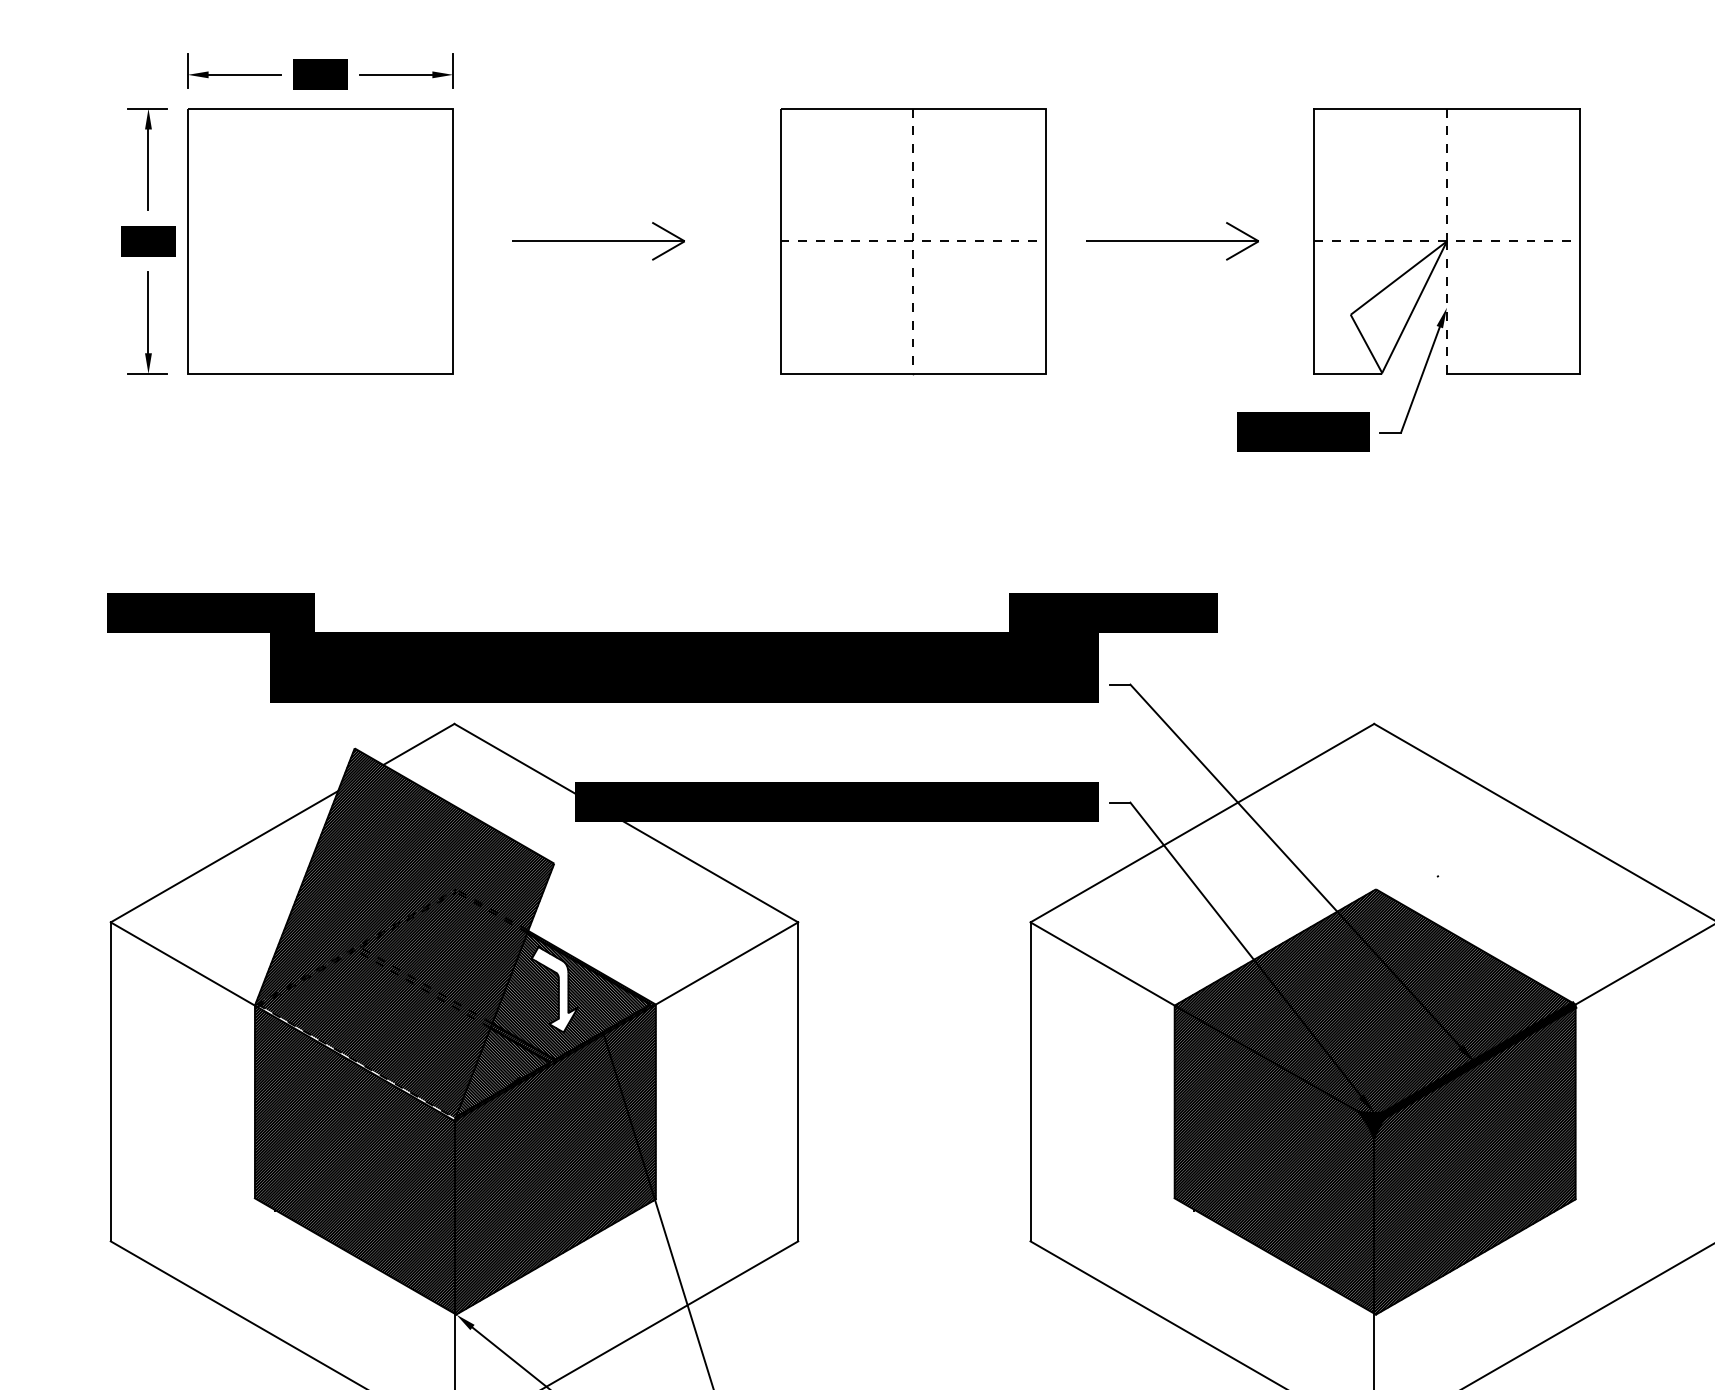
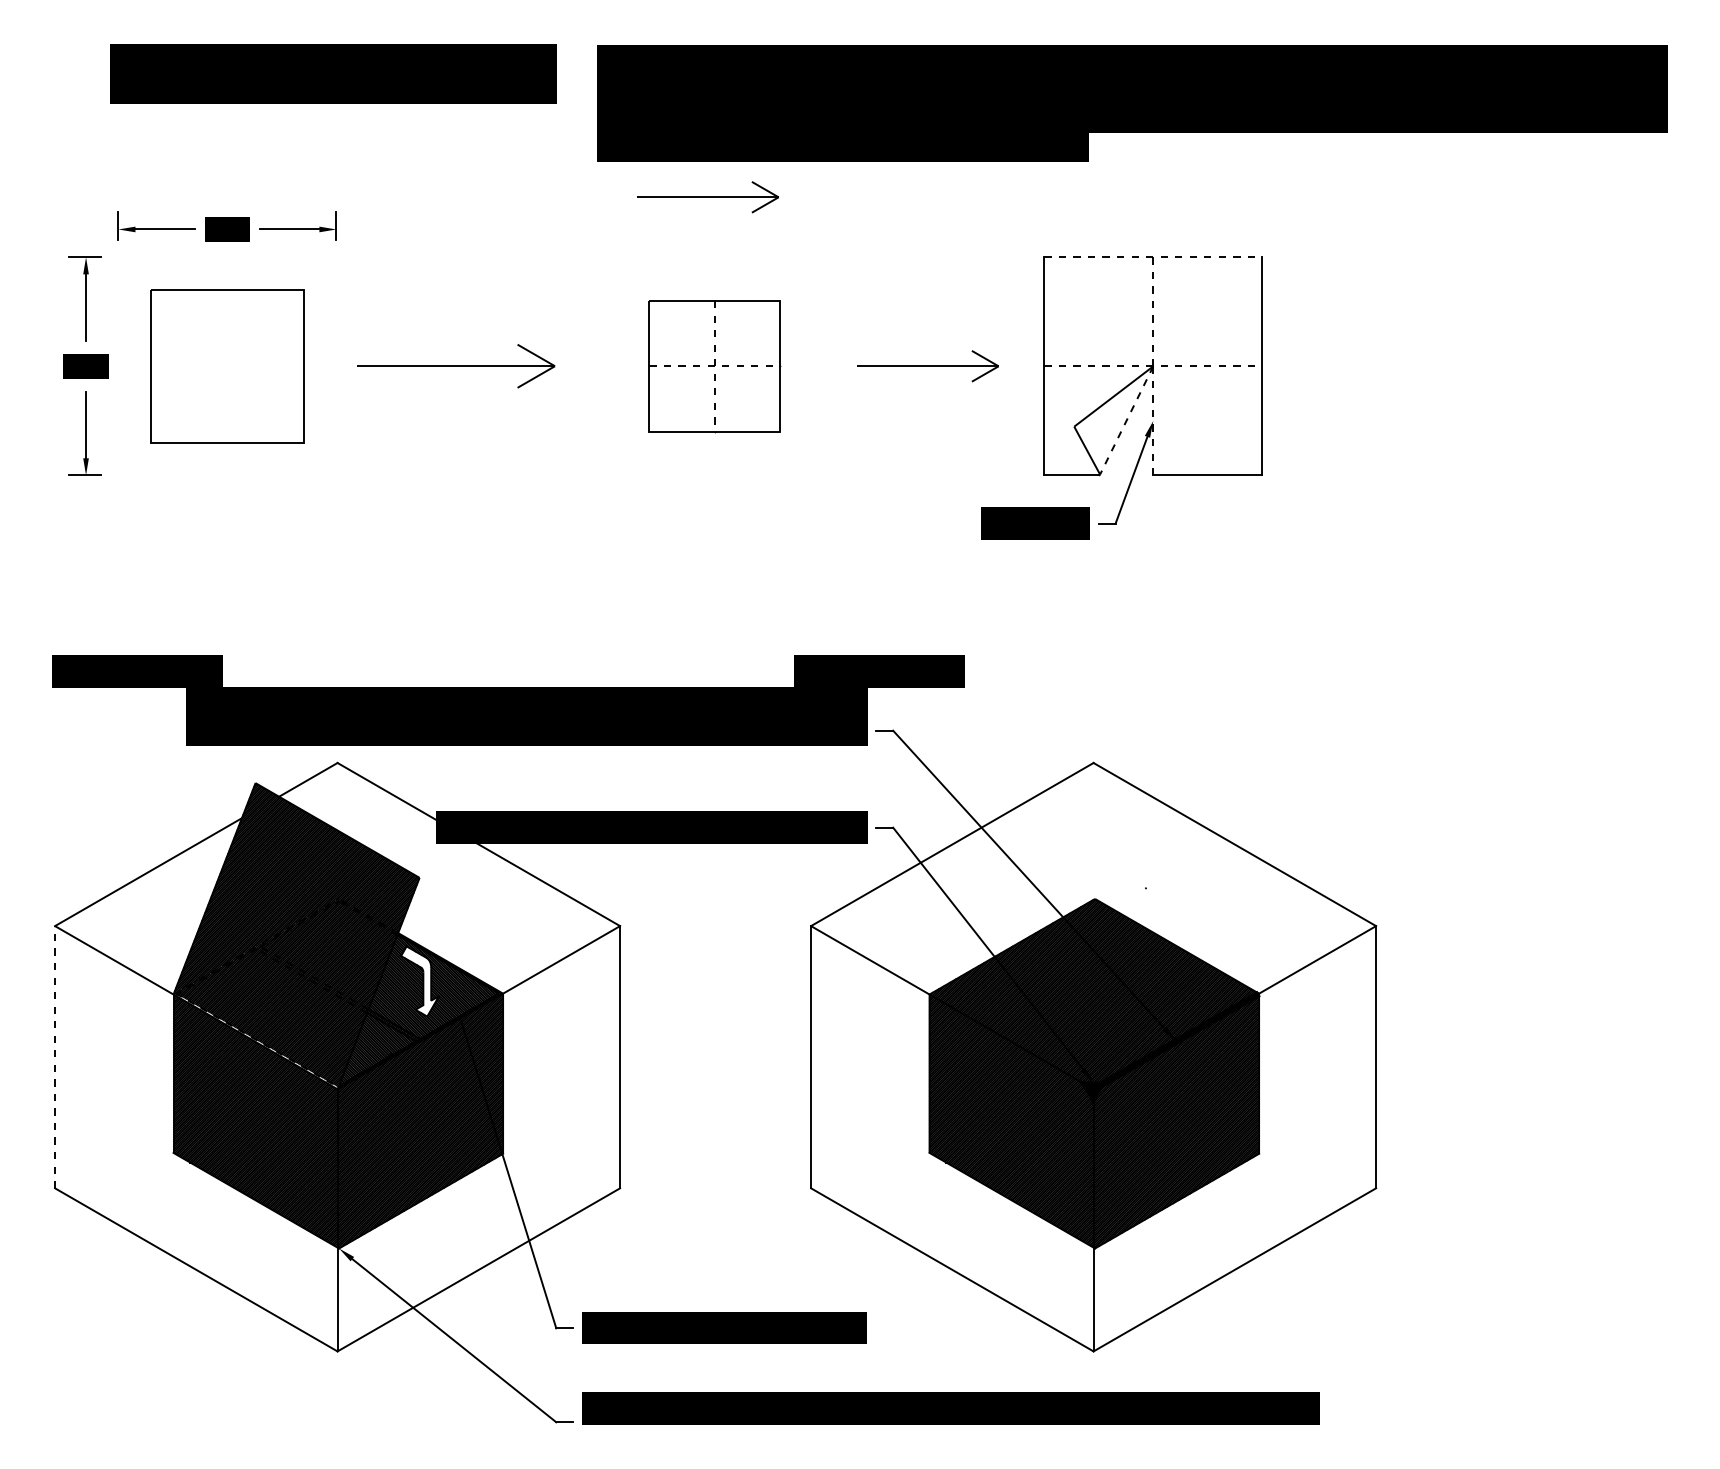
part: (904, 35) -> (707, 197), added
line: (1447, 108) -> (1153, 257), solid -> dashed
part: (319, 240) -> (226, 365), size x0.7
part: (599, 241) -> (456, 366), size x1.4
part: (913, 241) -> (714, 366), size x0.6
line: (1414, 307) -> (1126, 420), solid -> dashed
line: (111, 1081) -> (55, 1056), solid -> dashed

